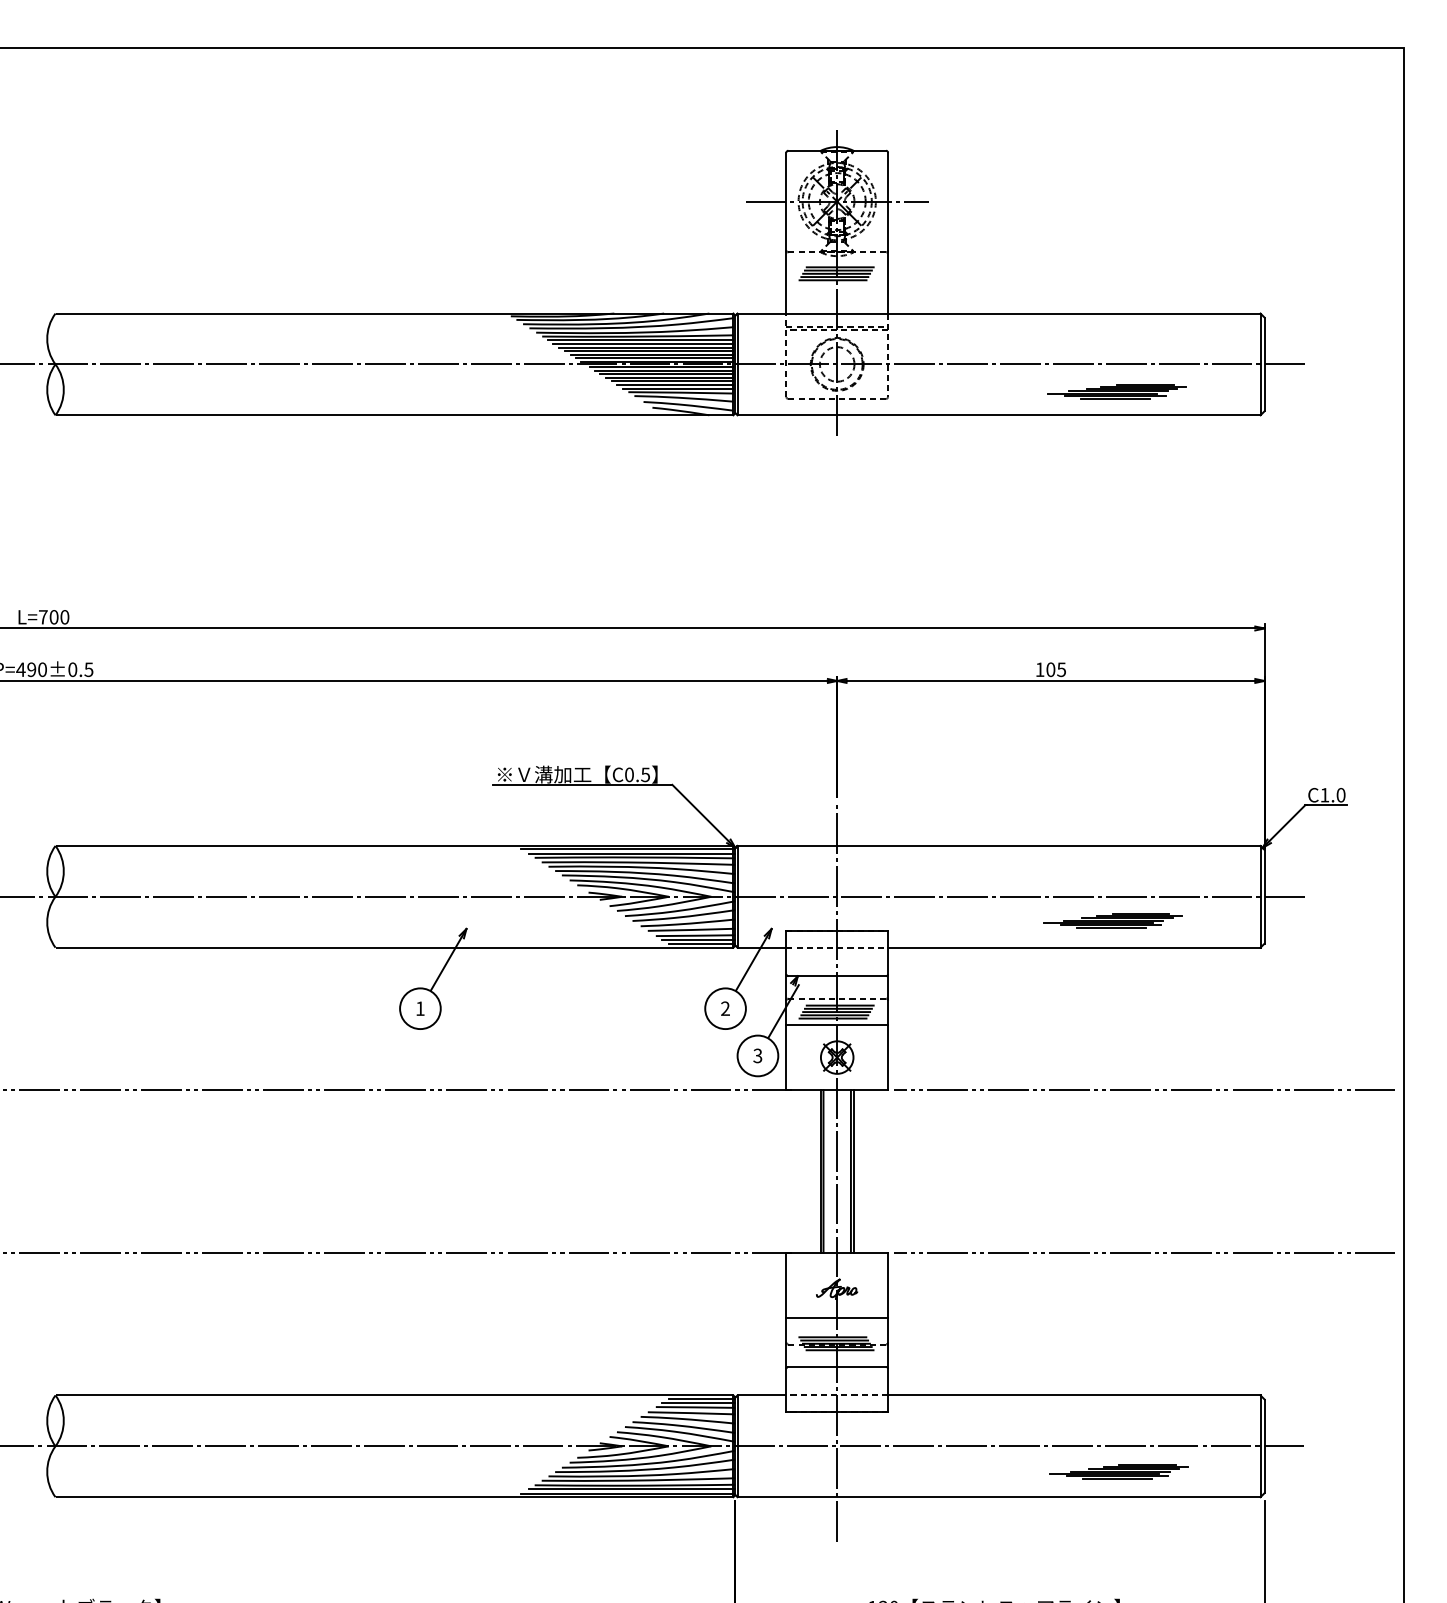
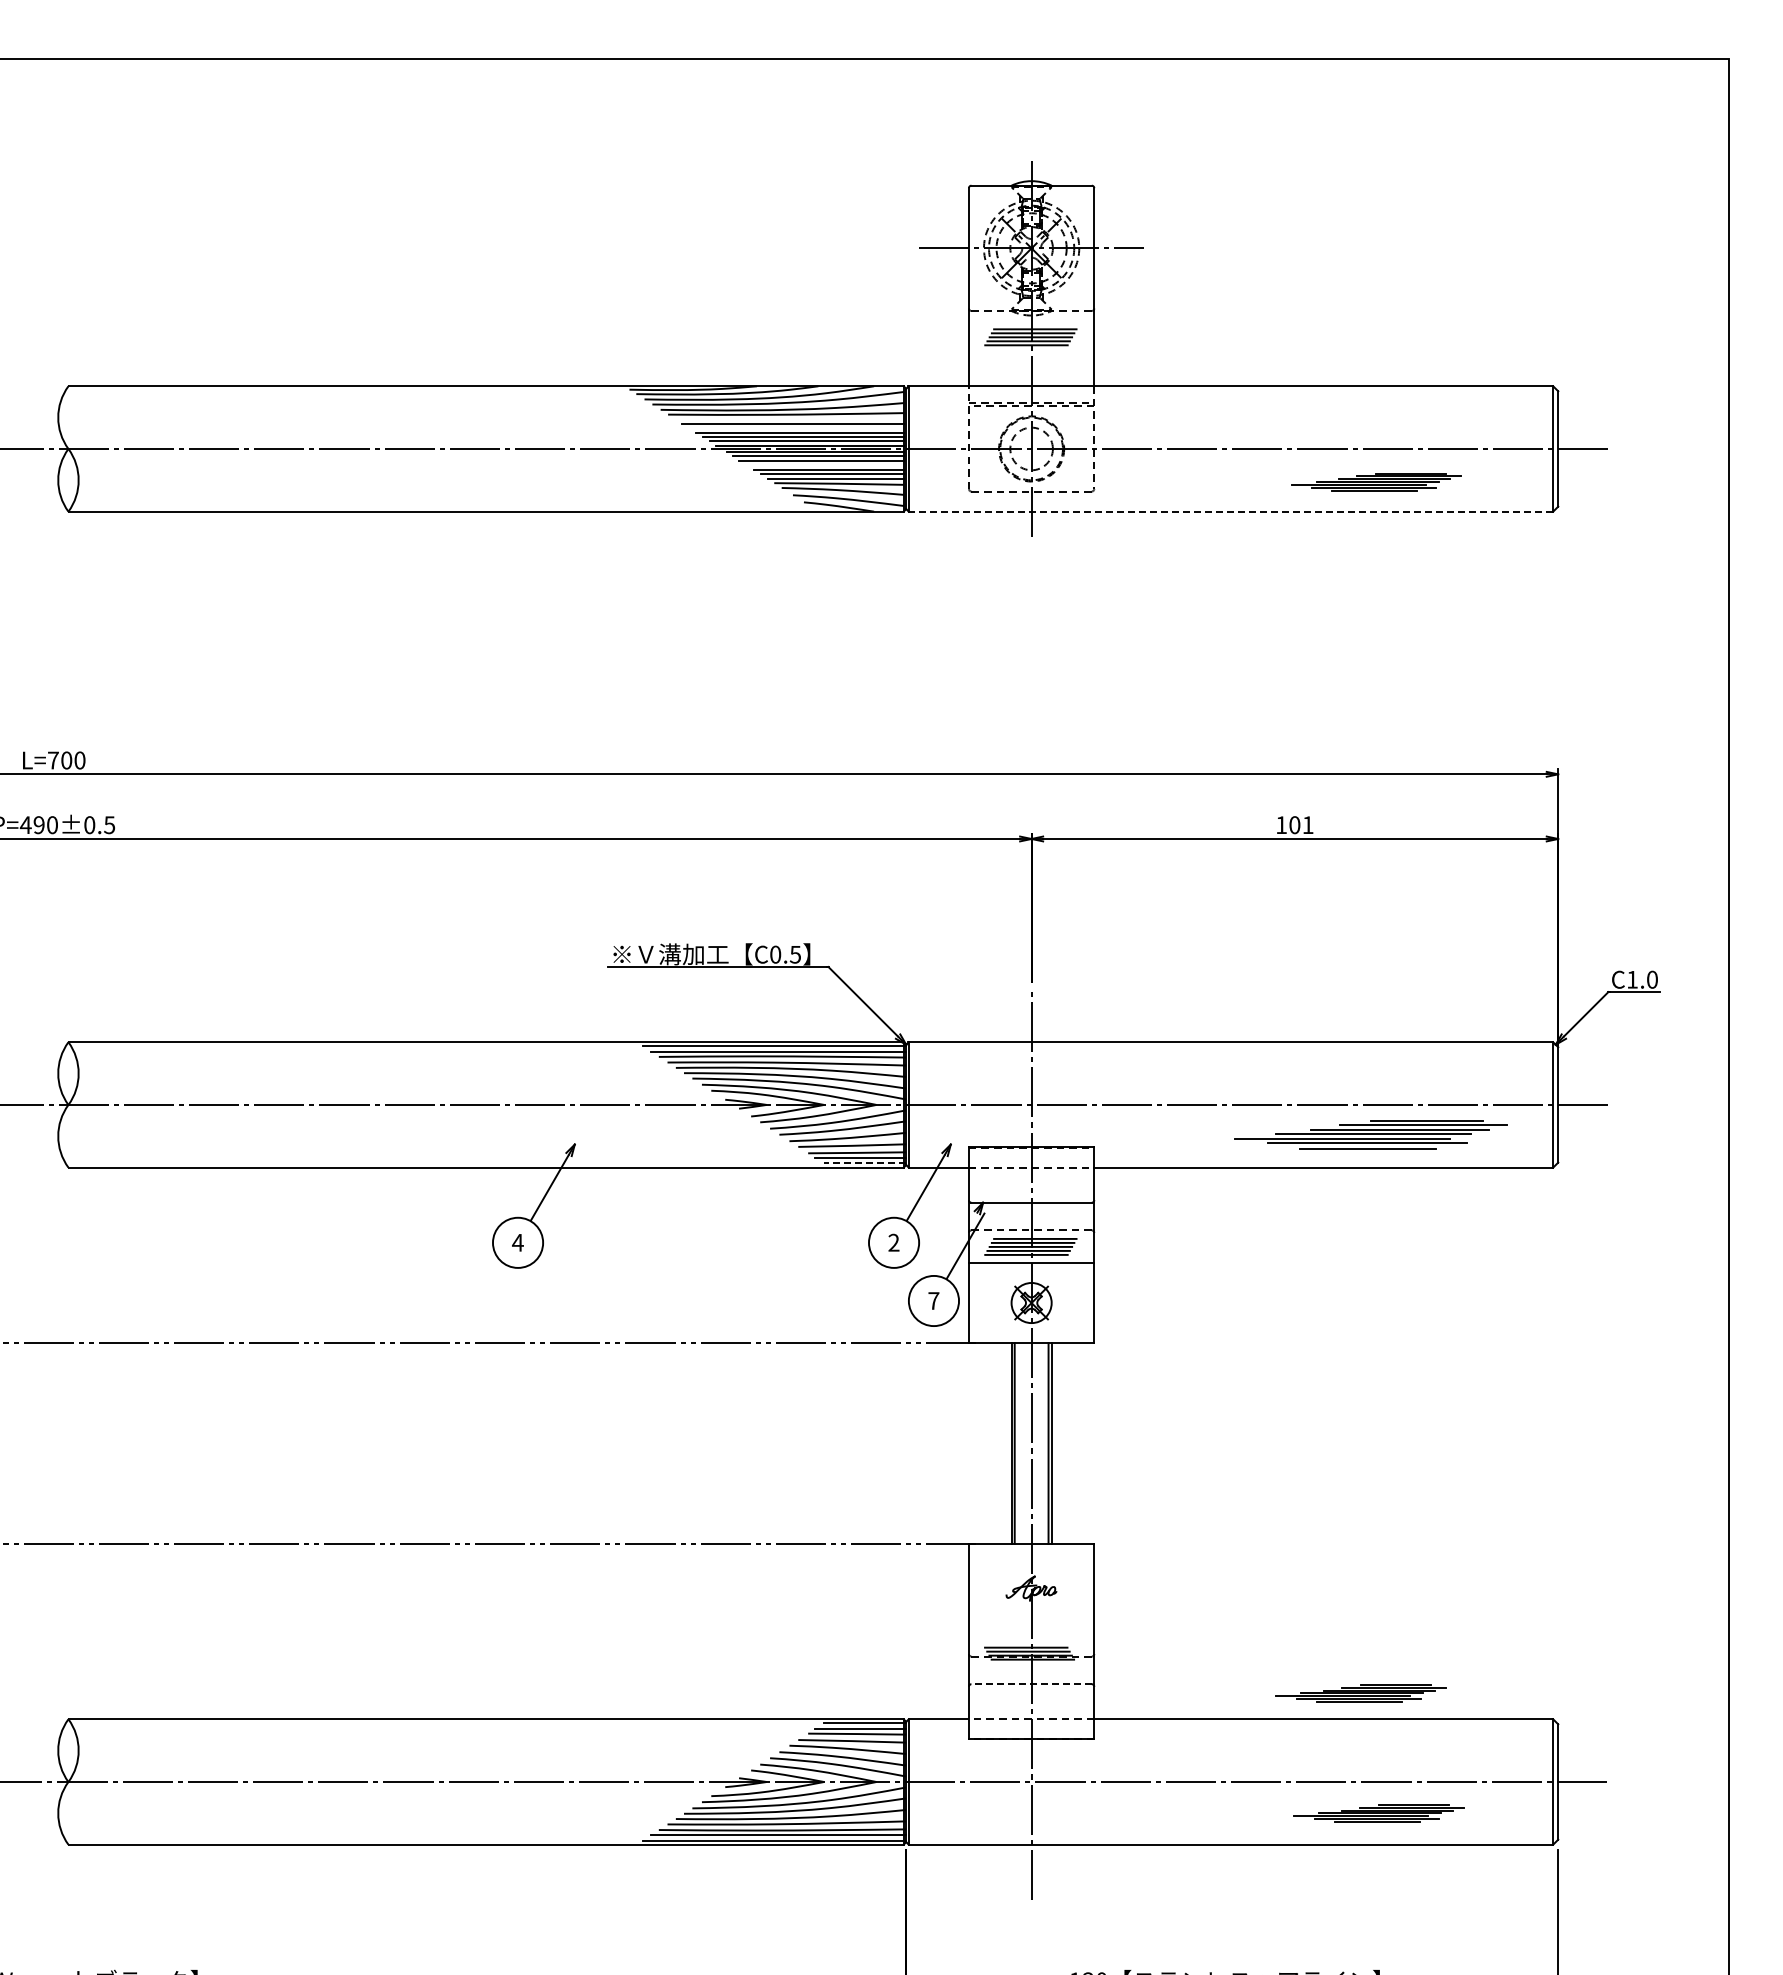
line: (639, 339) -> (788, 418), removed
line: (646, 347) -> (796, 428), removed
line: (669, 377) -> (824, 465), removed
line: (998, 415) -> (1230, 511), solid -> dashed
text: (1061, 670) -> (1307, 825), 105 -> 101
part: (1112, 920) -> (1370, 1134), size x1.6
line: (701, 944) -> (864, 1163), solid -> dashed
text: (419, 1008) -> (517, 1242), 1 -> 4
text: (757, 1056) -> (933, 1301), 3 -> 7
line: (1144, 1089) -> (1410, 1342), removed
line: (1144, 1252) -> (1410, 1543), removed
line: (837, 1318) -> (1031, 1624), removed
line: (839, 1350) -> (1034, 1663), removed
line: (837, 1367) -> (1031, 1684), solid -> dashed
part: (1104, 1374) -> (1360, 1693), added

